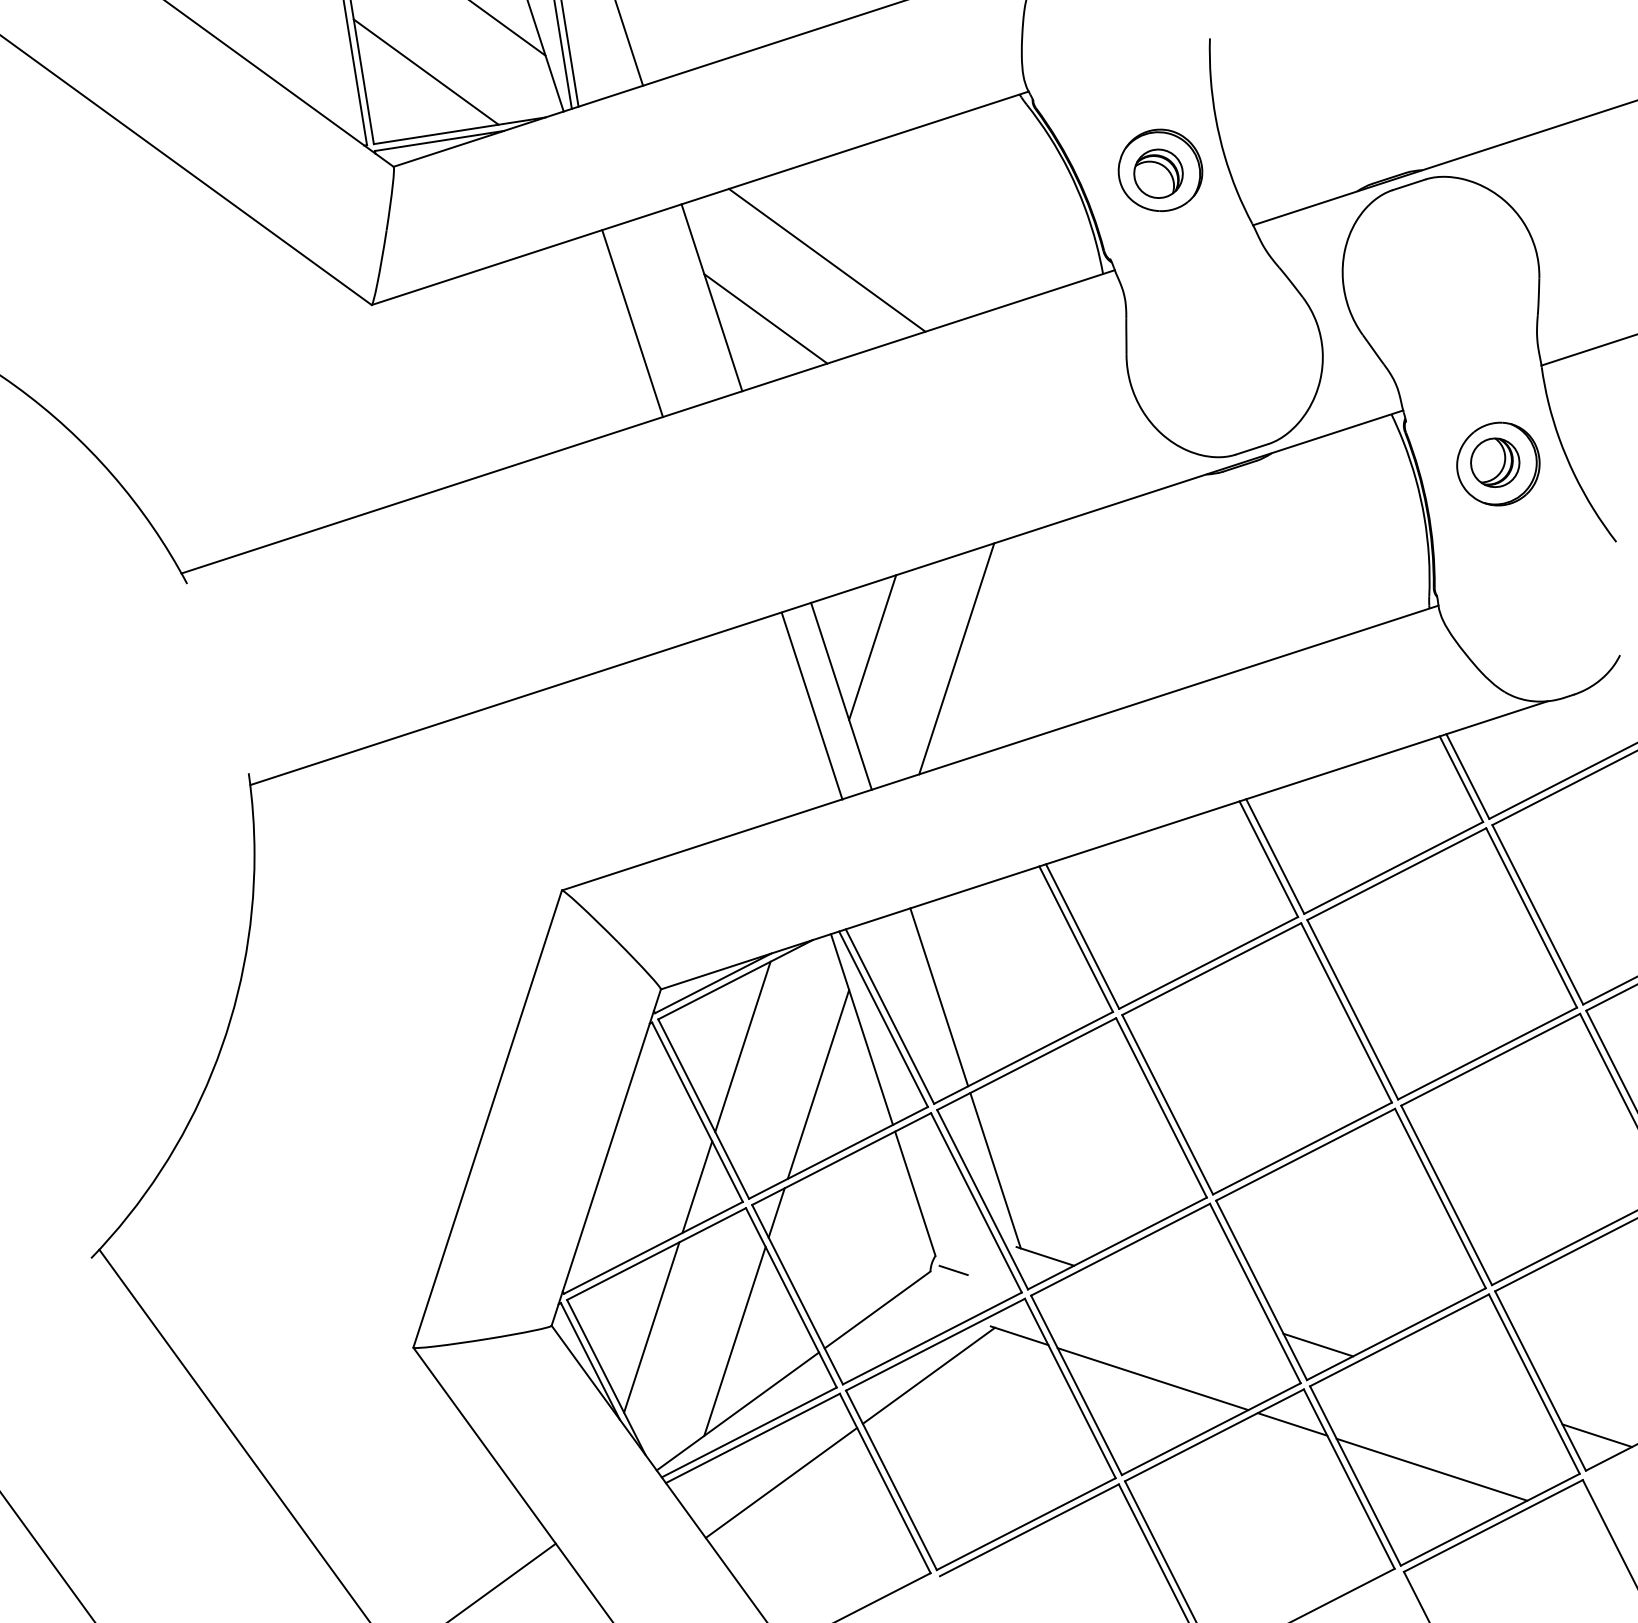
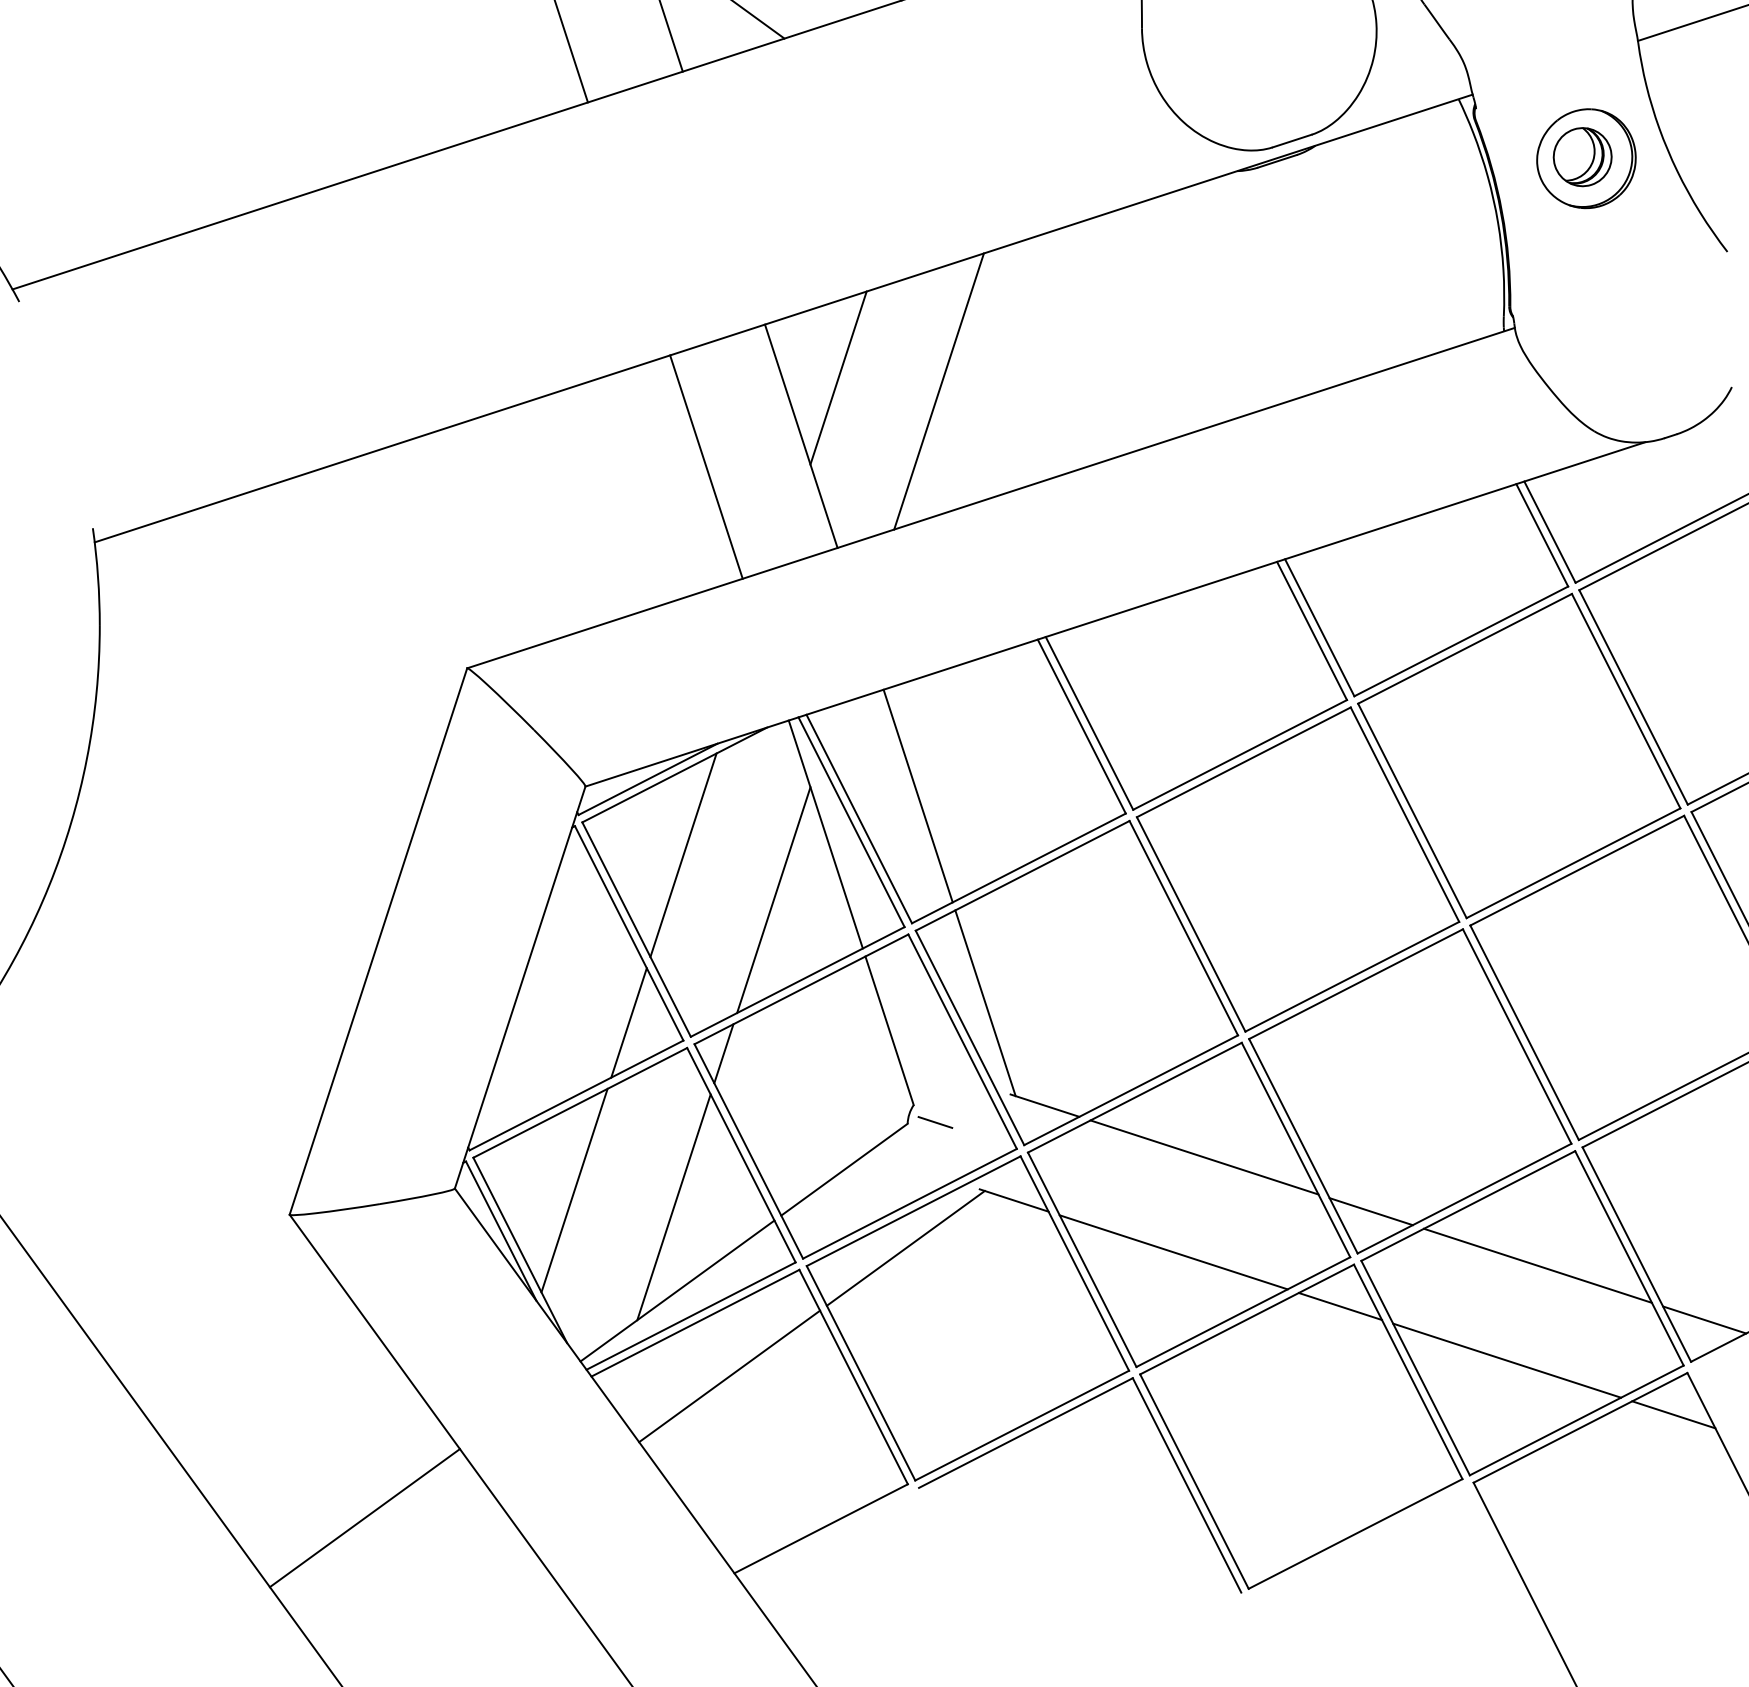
line: (811, 705) -> (705, 466), moved
line: (1178, 1299) -> (1204, 1157), added
line: (1457, 1390) -> (1537, 1265), added
line: (1571, 1514) -> (1673, 1414), added

